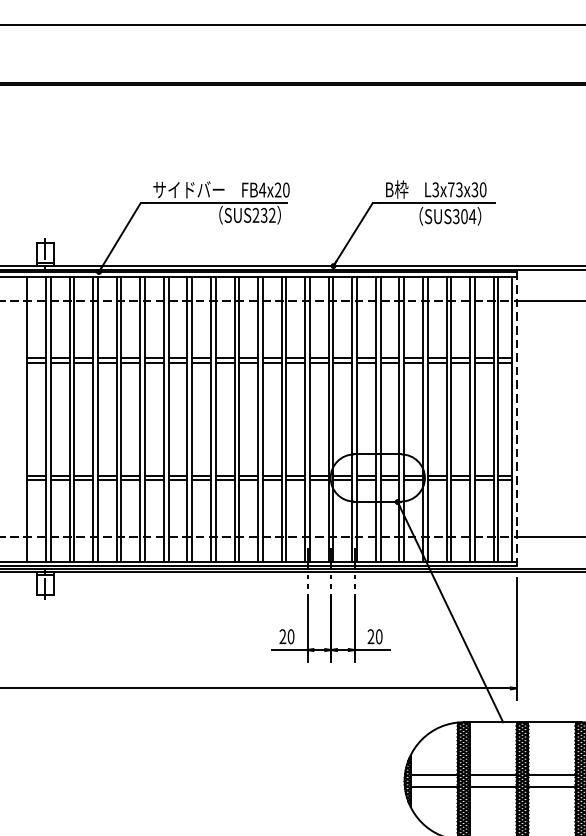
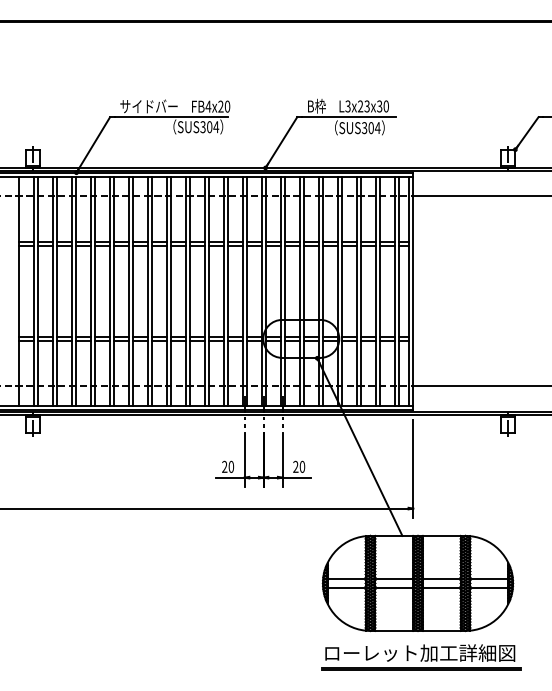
text: (451, 189) -> (360, 106), L3x73x30 -> L3x23x30
text: (263, 215) -> (209, 127), SUS232 -> SUS304
line: (516, 419) -> (413, 291), dashed -> solid

